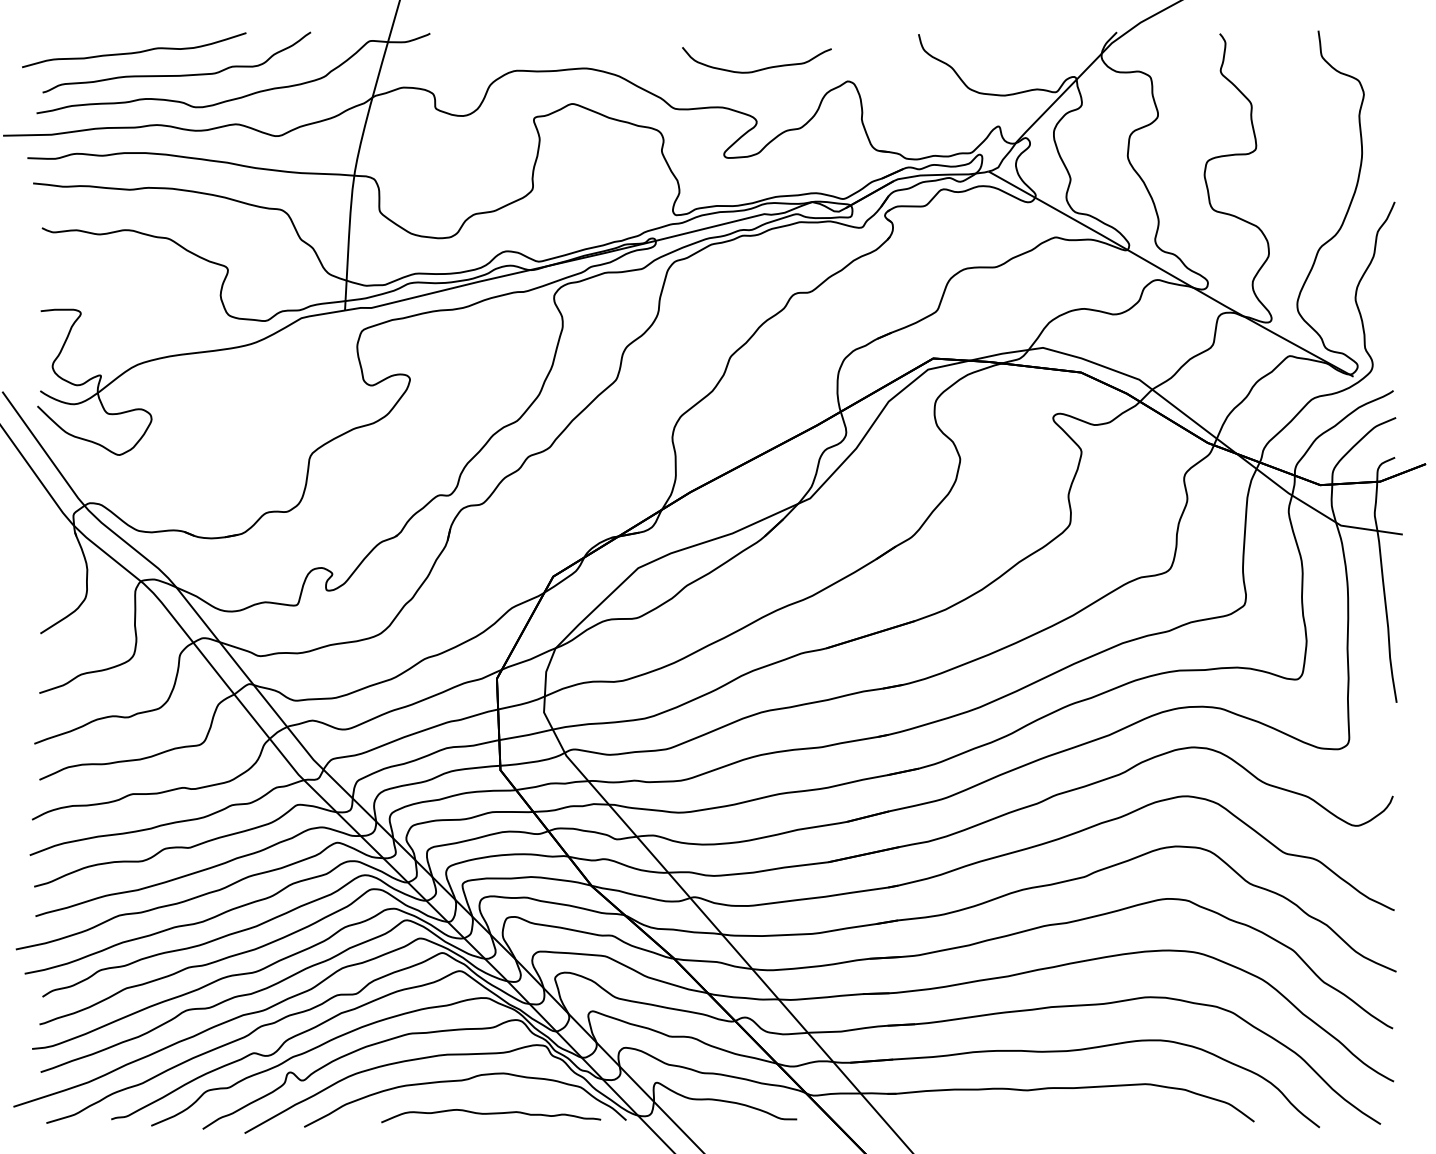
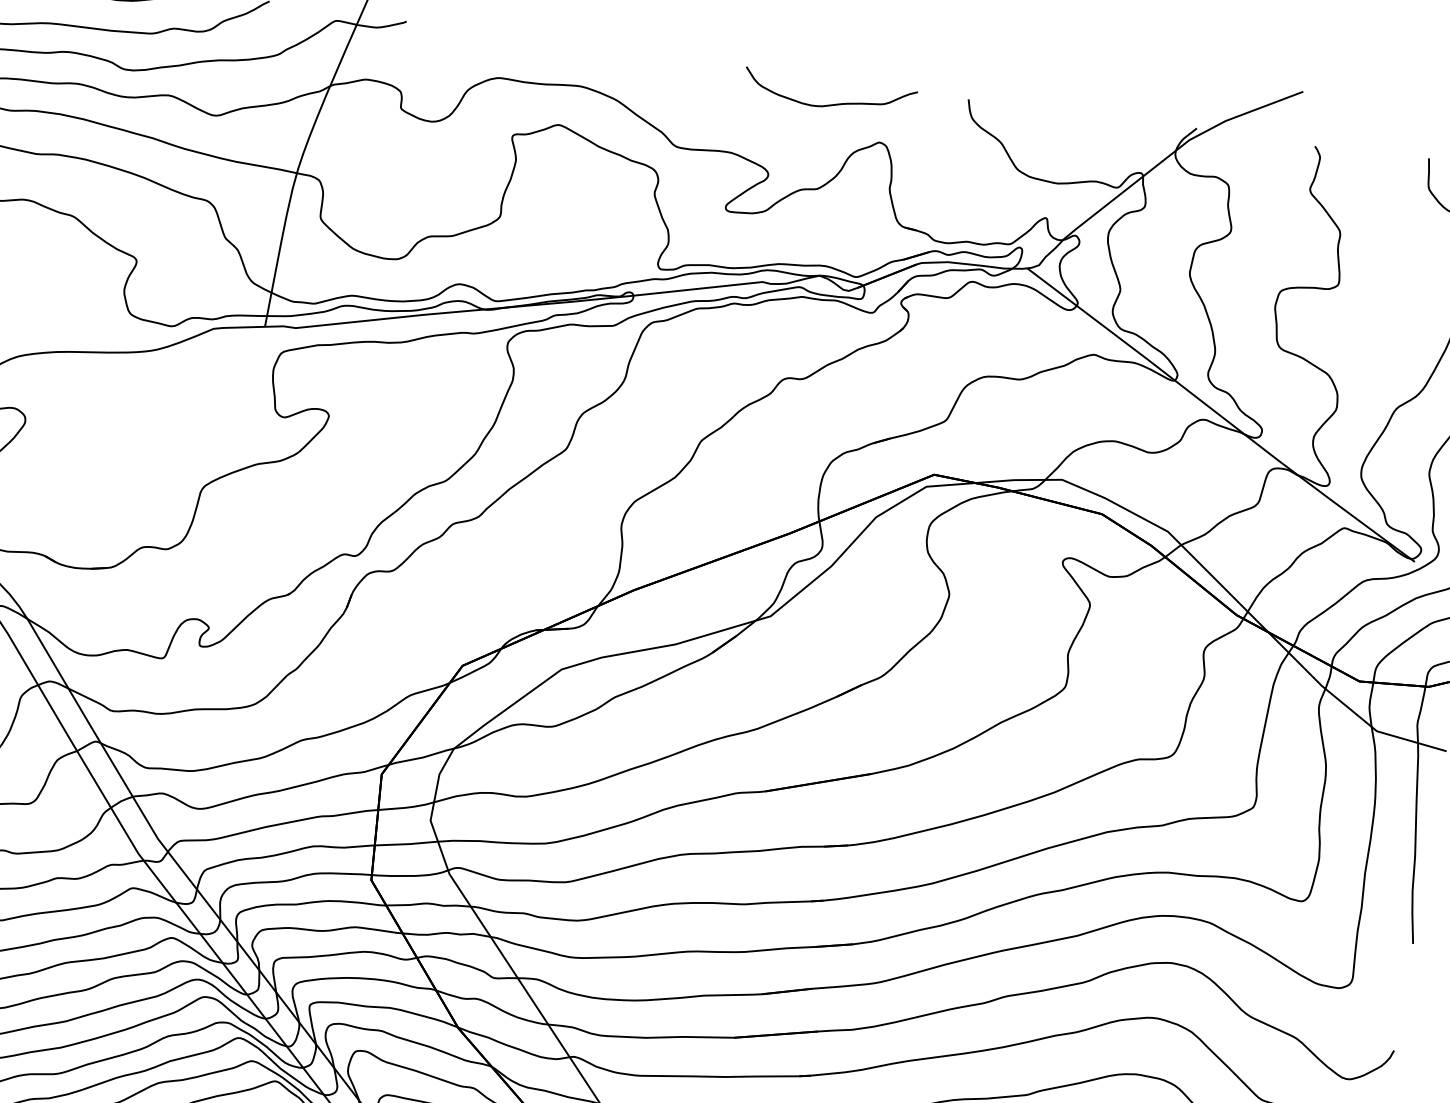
curve: (757, 69) -> (829, 104), moved

